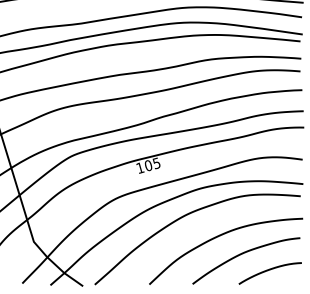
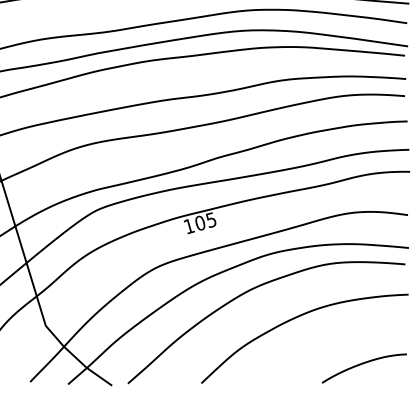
curve: (245, 253) -> (330, 341), removed

